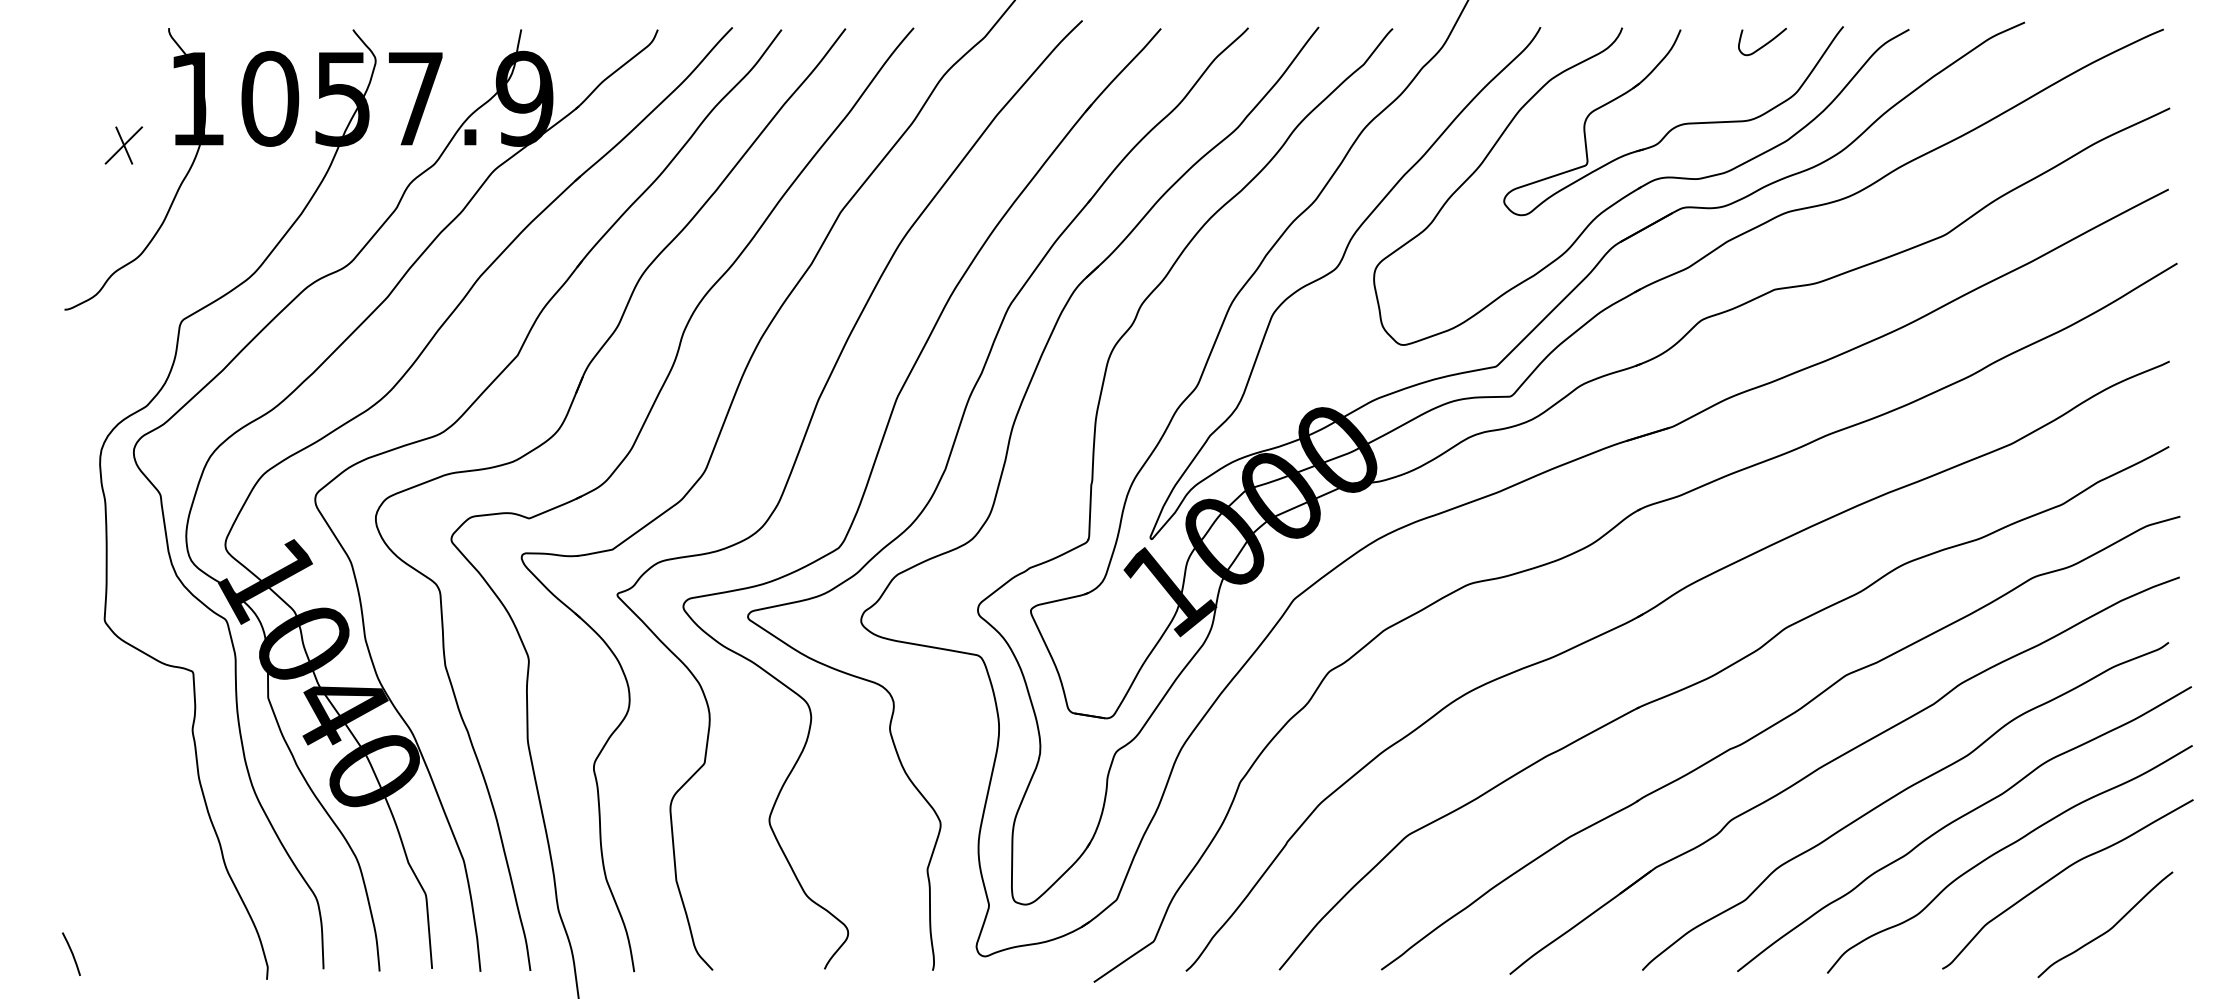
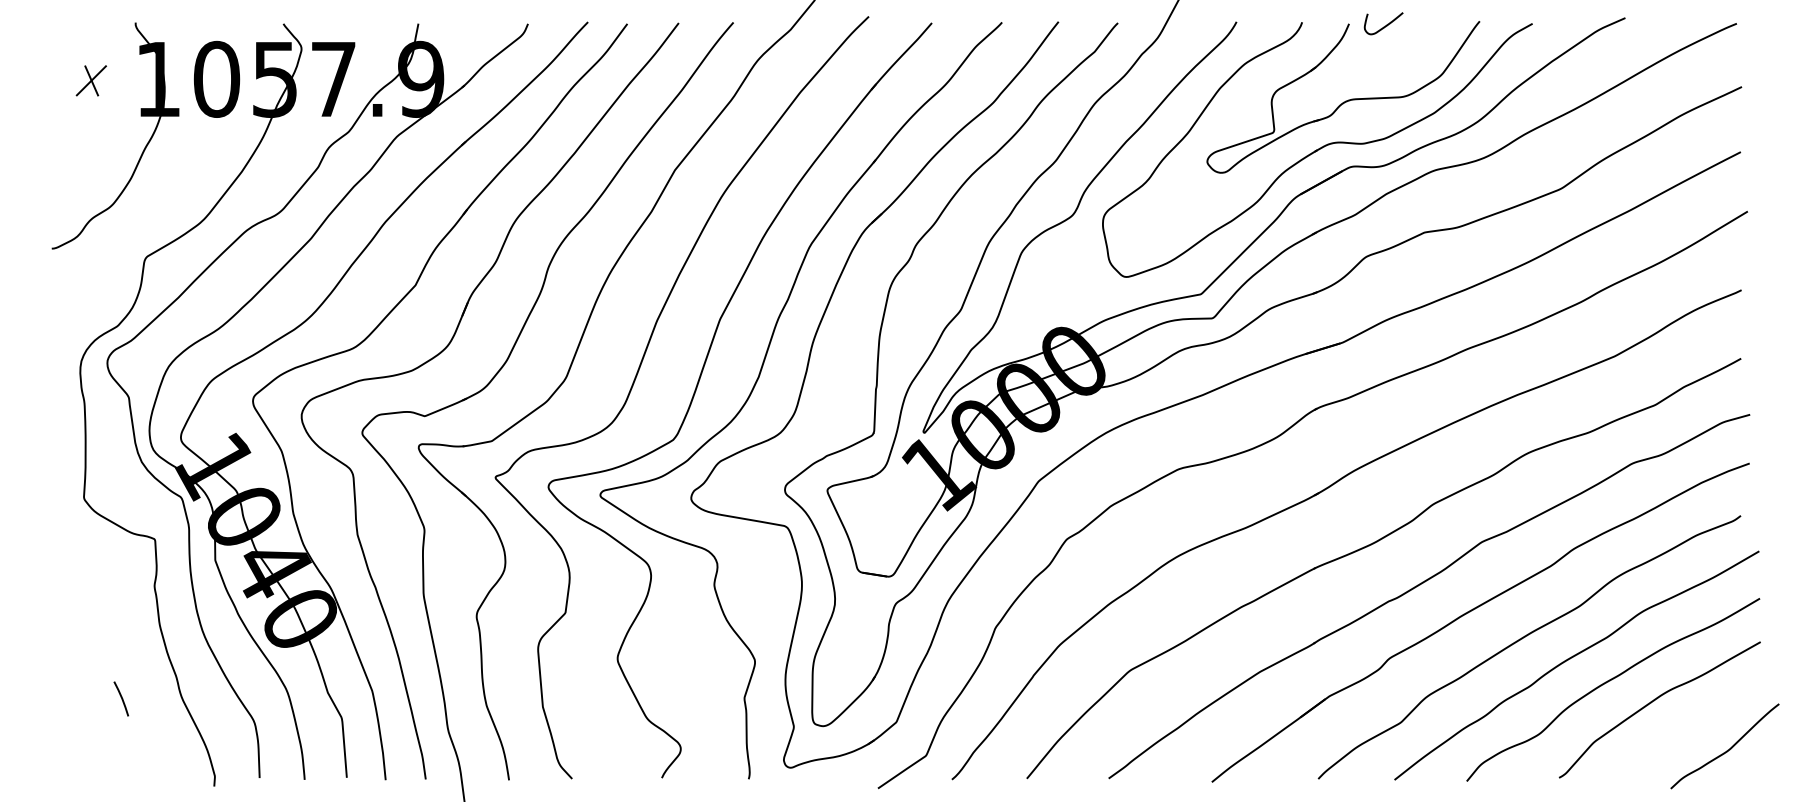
curve: (1764, 44) -> (1385, 25), moved
part: (122, 145) -> (90, 80), moved
curve: (2107, 929) -> (1726, 750), moved
line: (70, 952) -> (120, 697), moved

